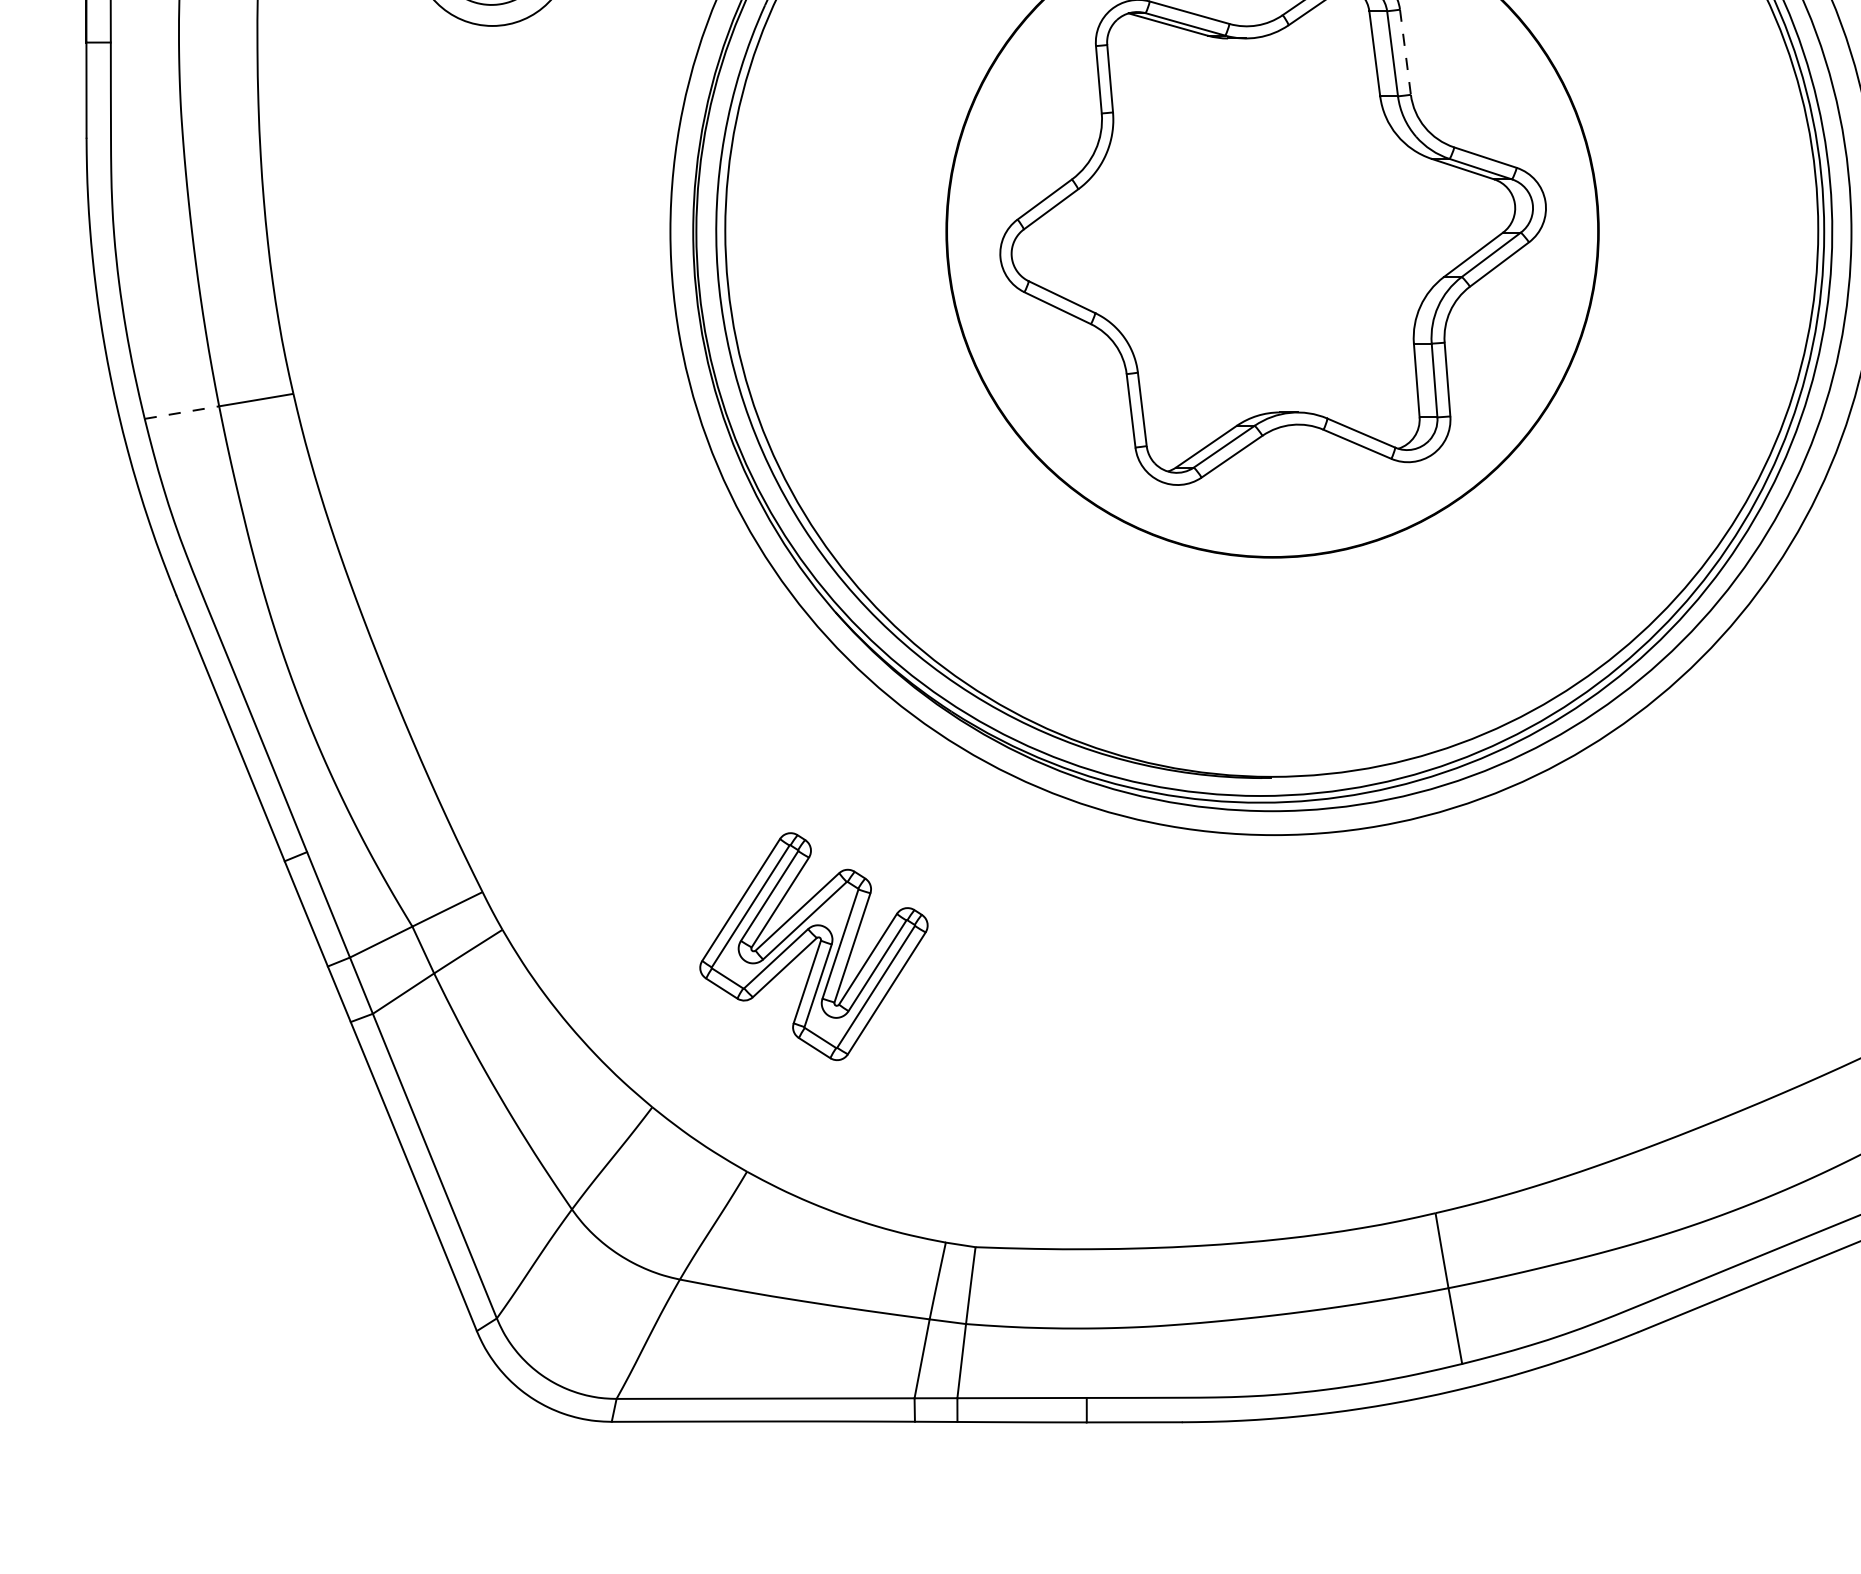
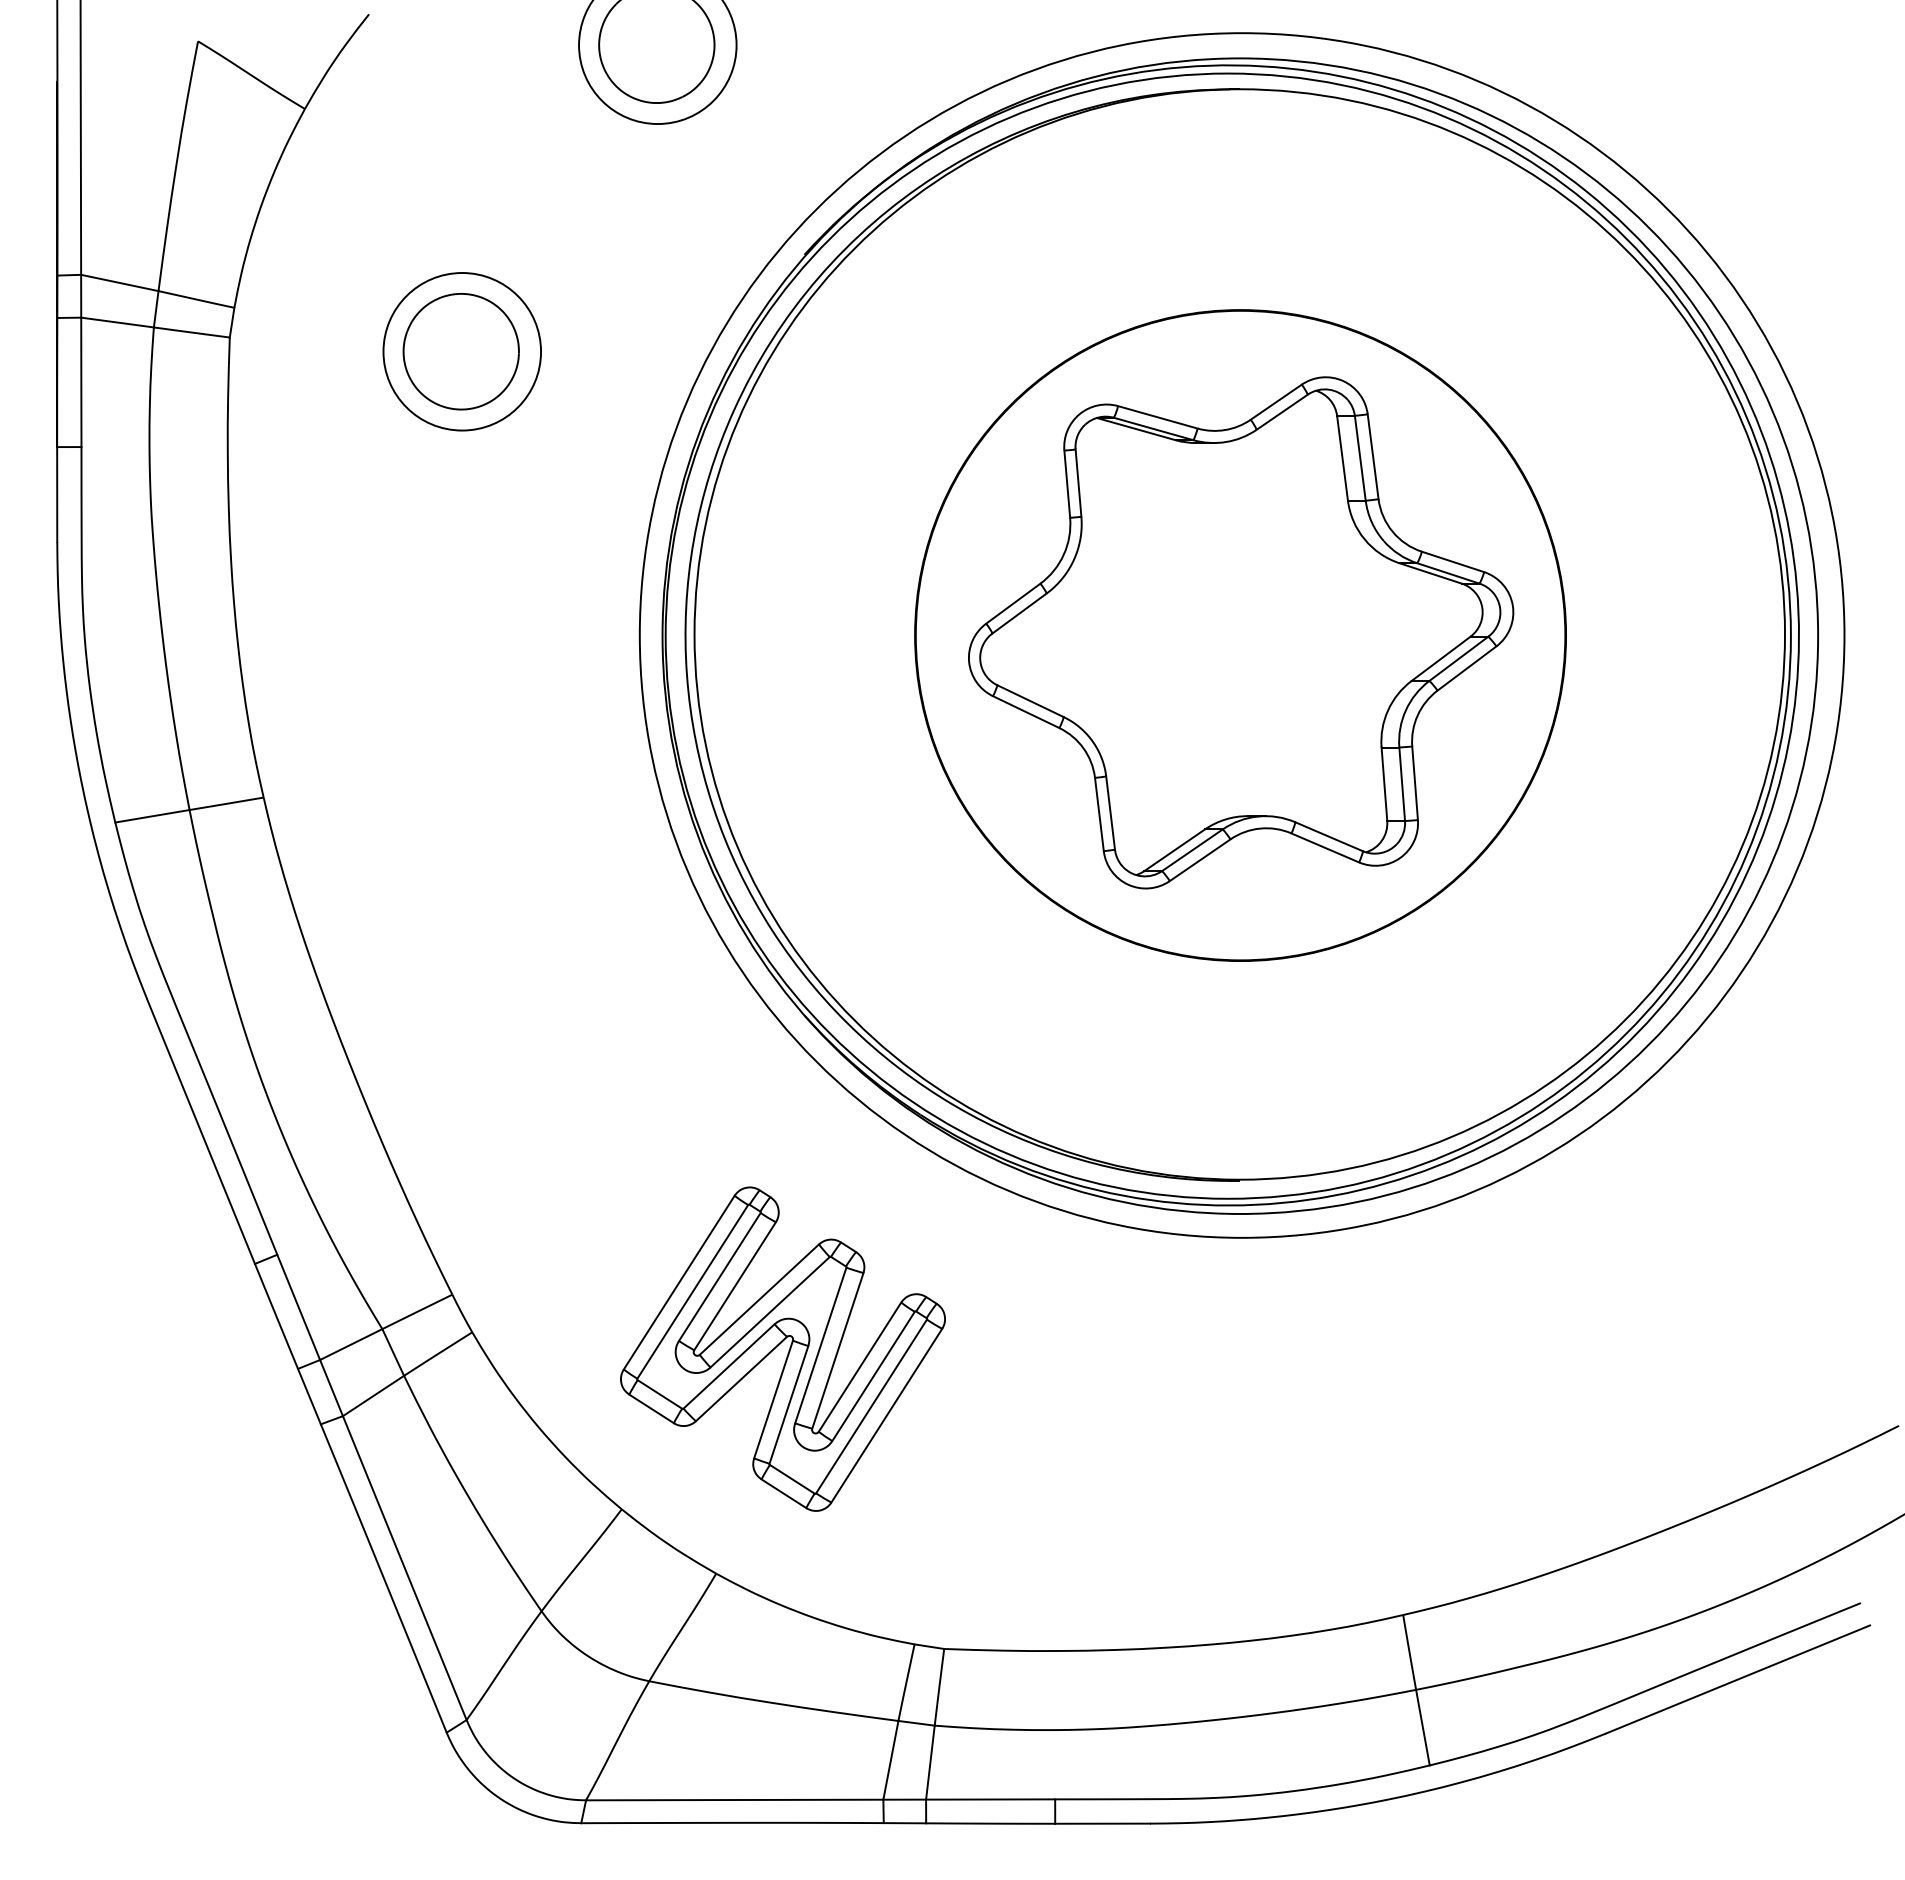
line: (1405, 51) -> (1373, 456), dashed -> solid
line: (182, 412) -> (152, 816), dashed -> solid
part: (813, 946) -> (782, 1348), size x1.43

